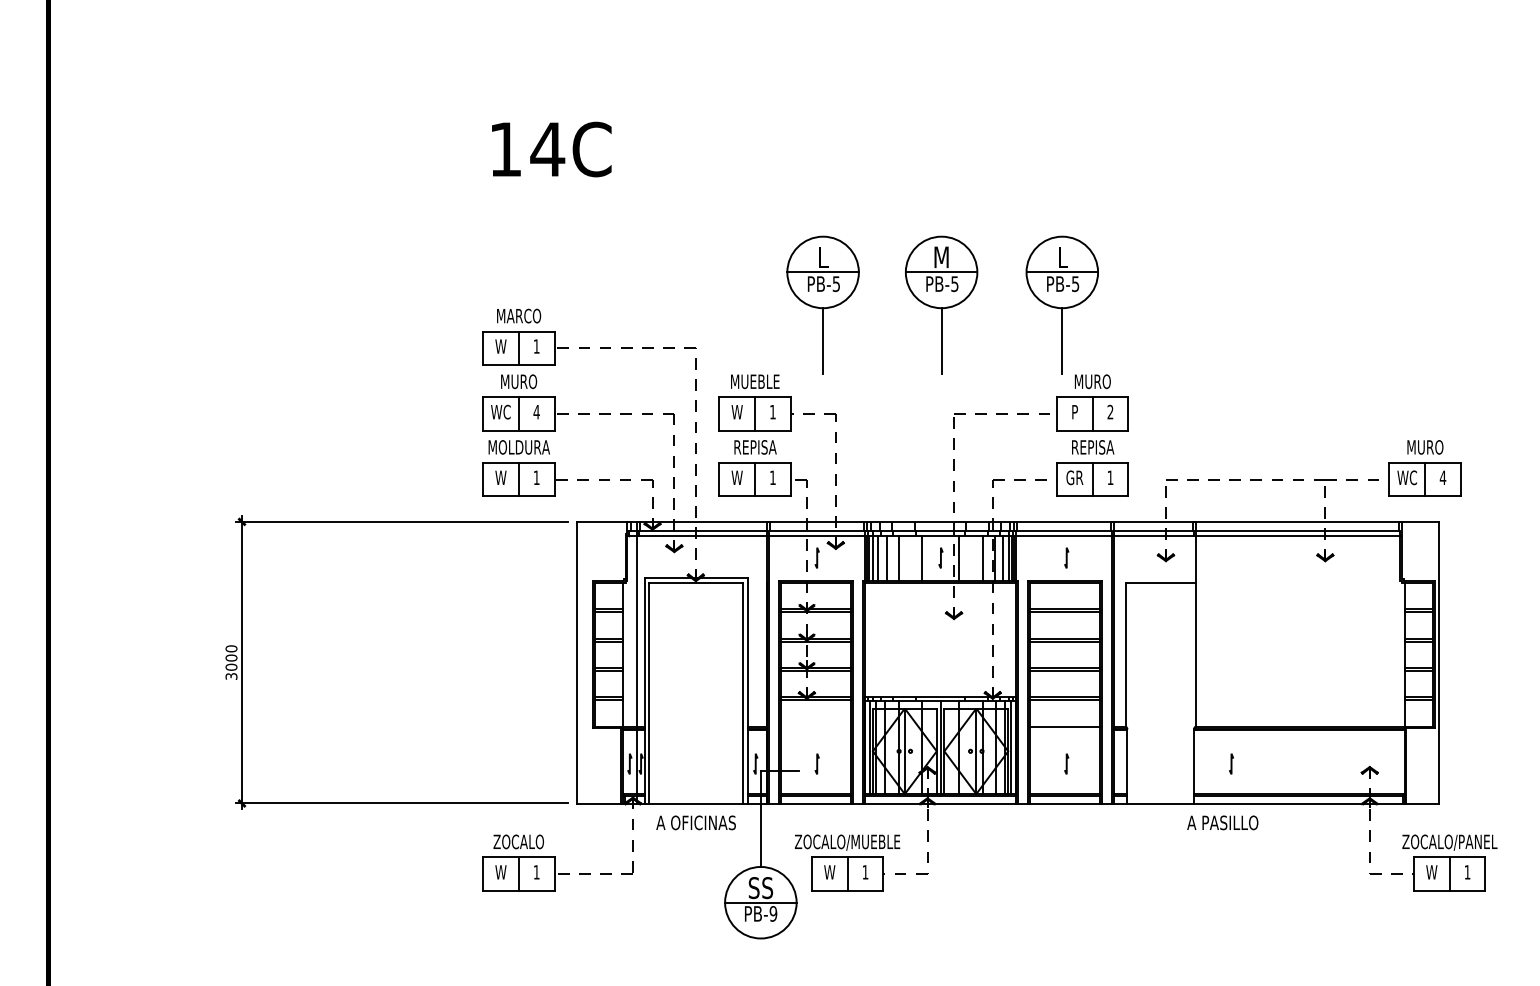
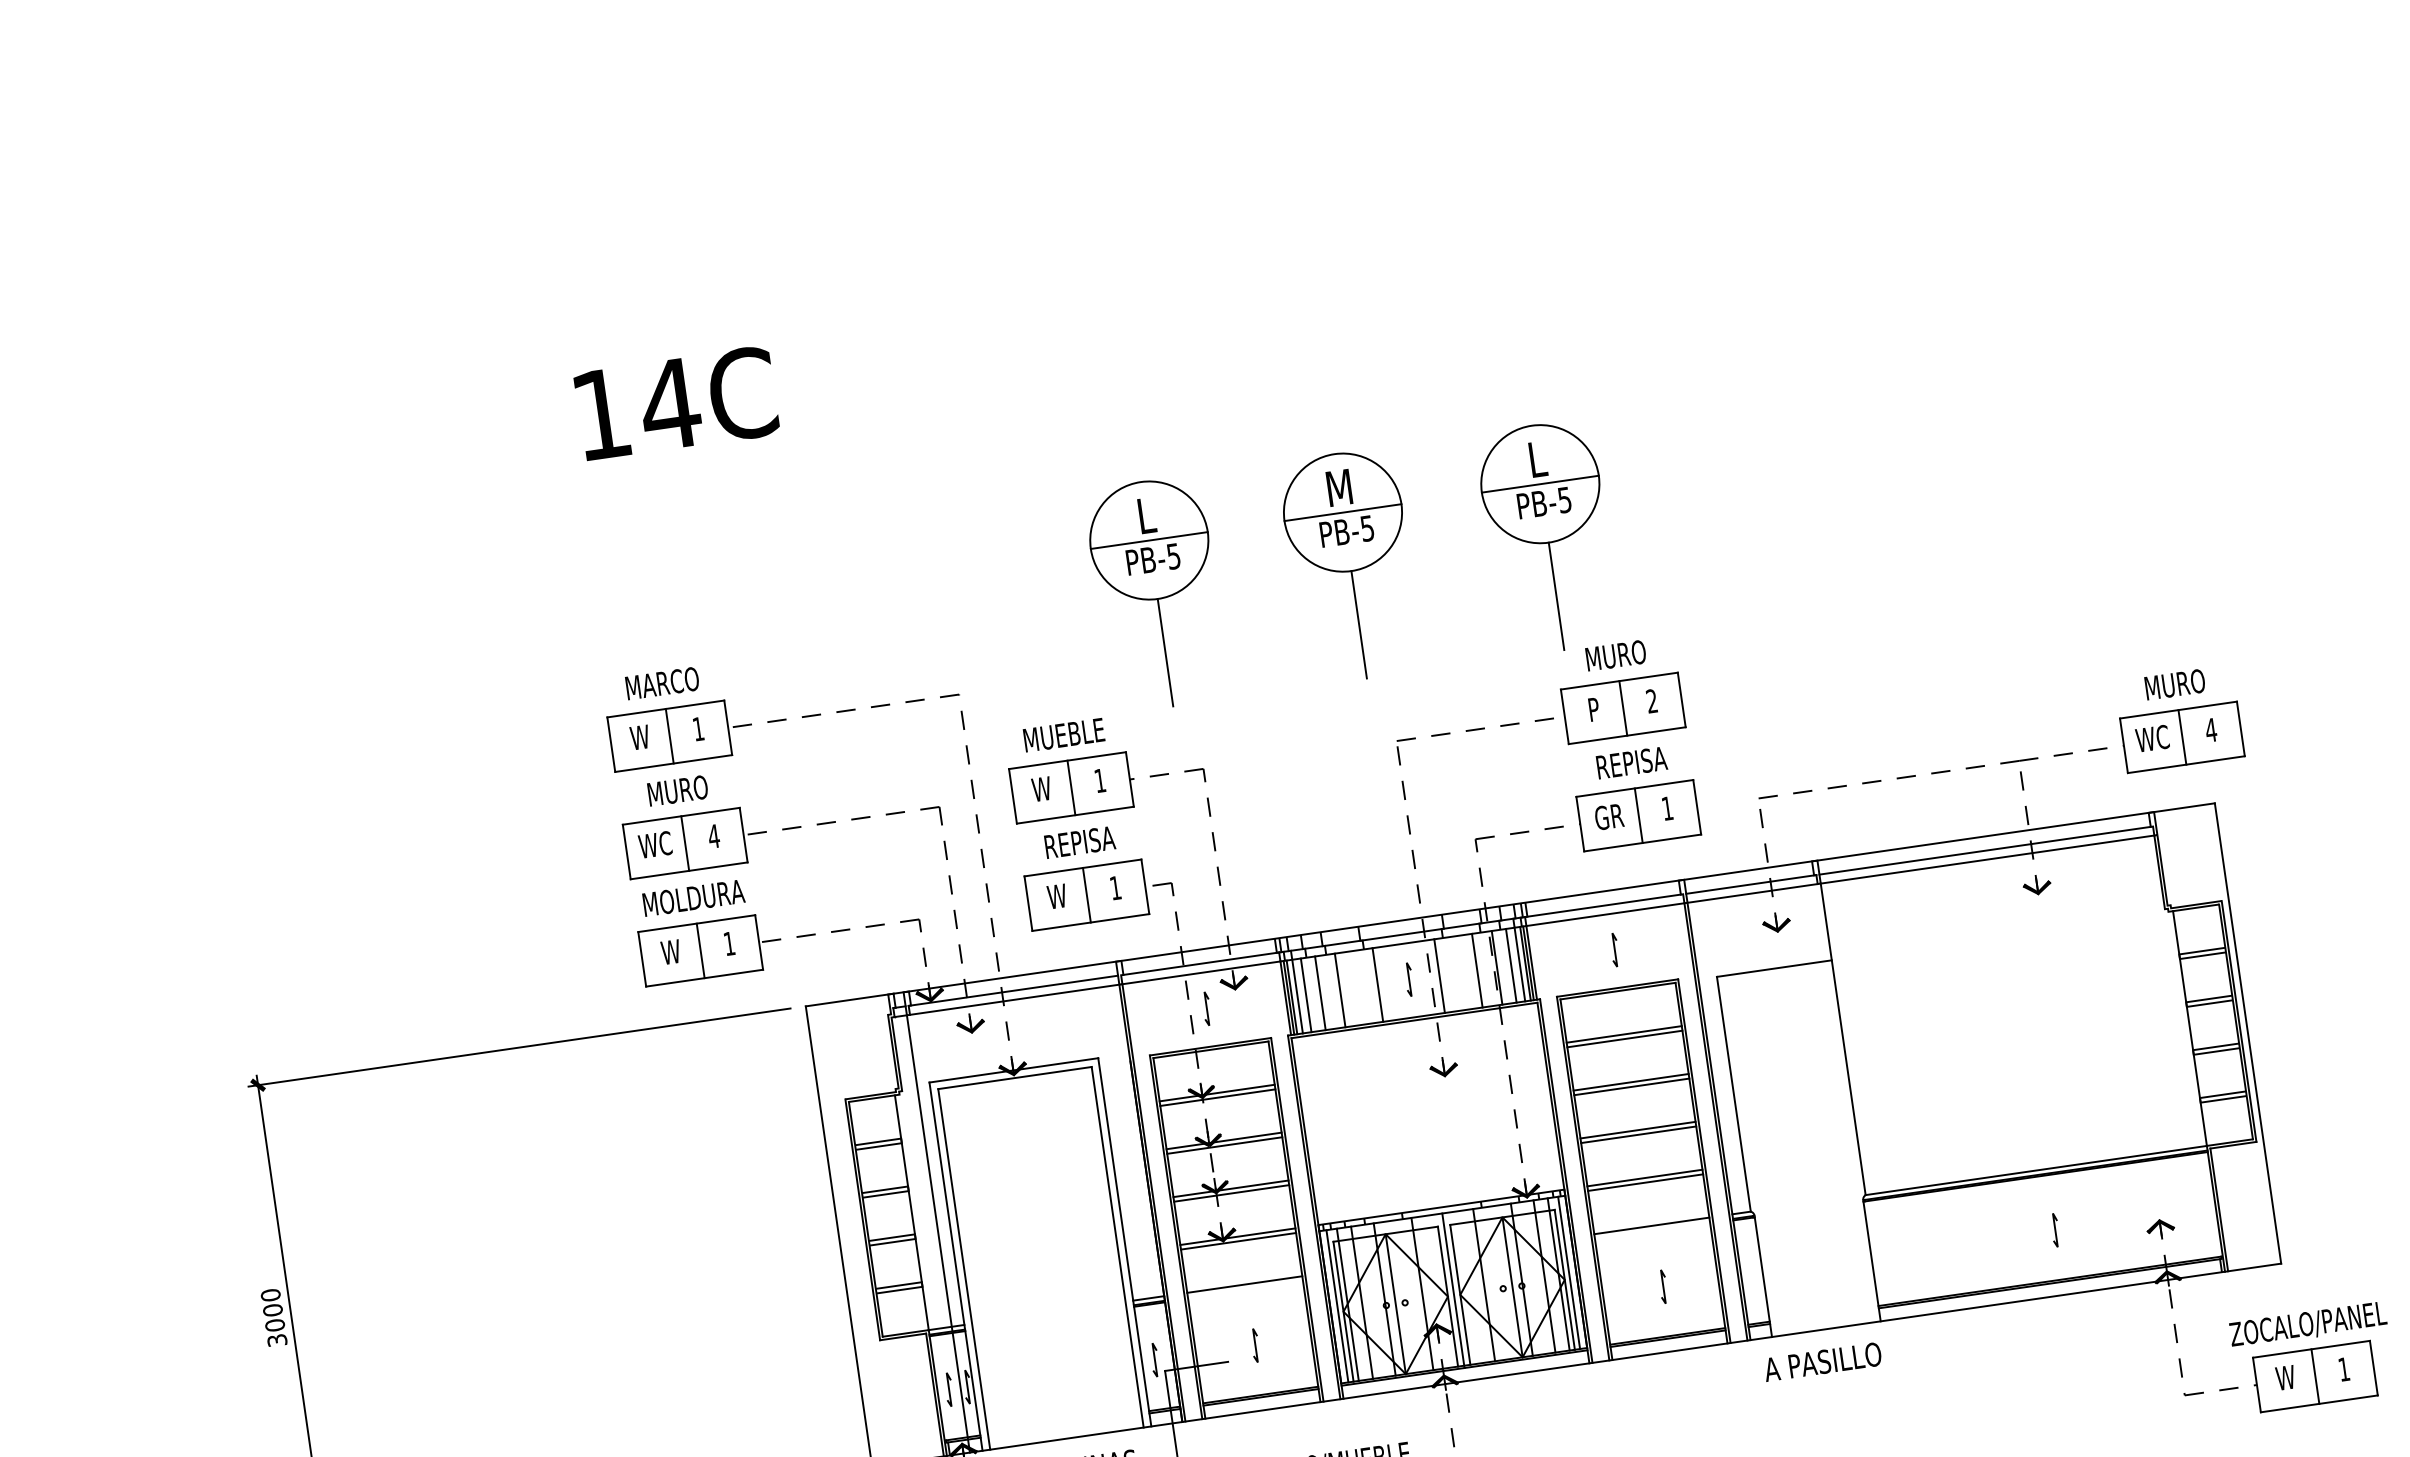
line: (815, 726) -> (1243, 1284), added
line: (1231, 763) -> (2055, 1229), moved
text: (1222, 822) -> (1822, 1361), moved

